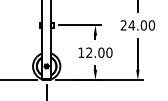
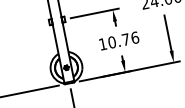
text: (99, 52) -> (123, 39), 12.00 -> 10.76

